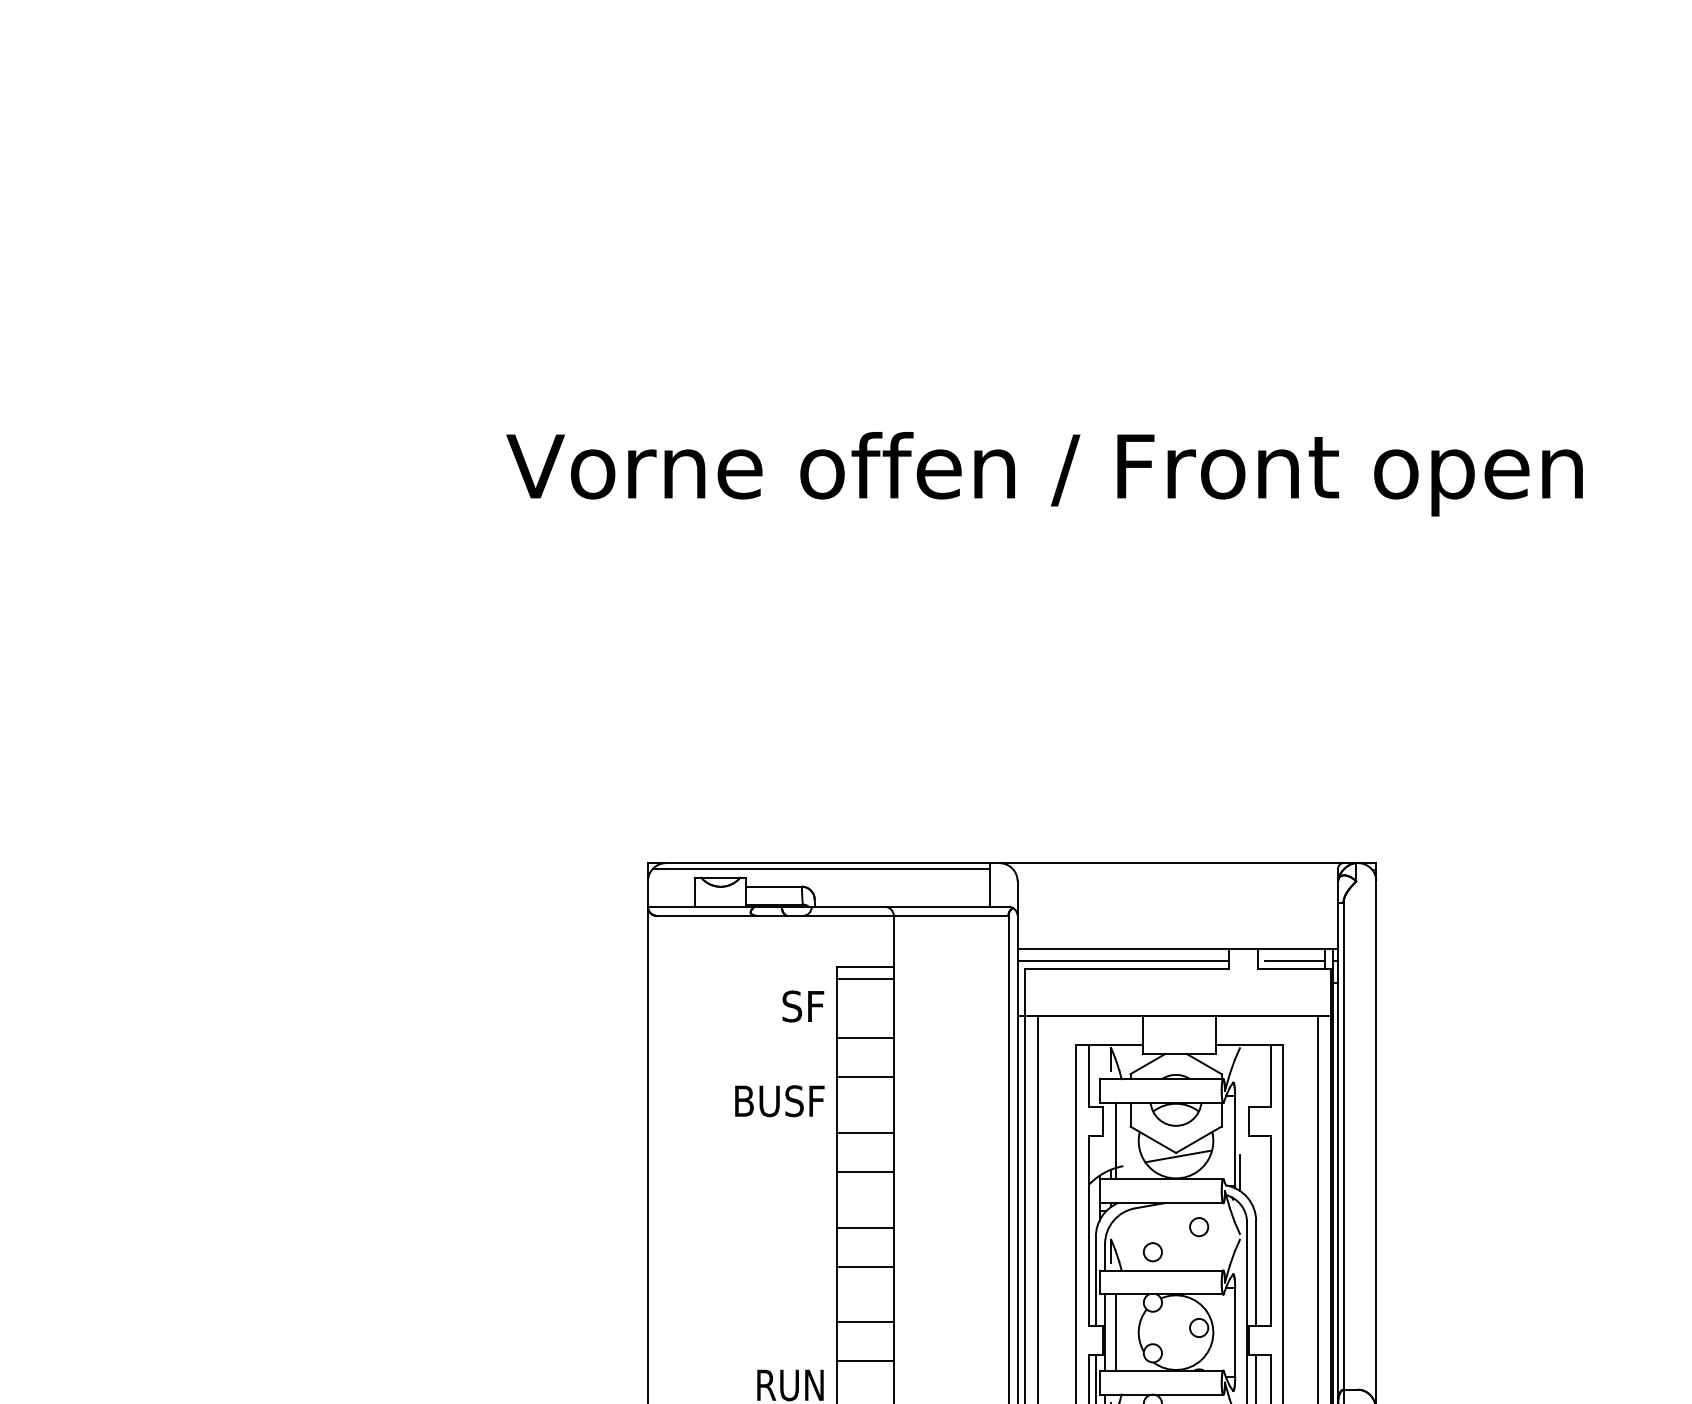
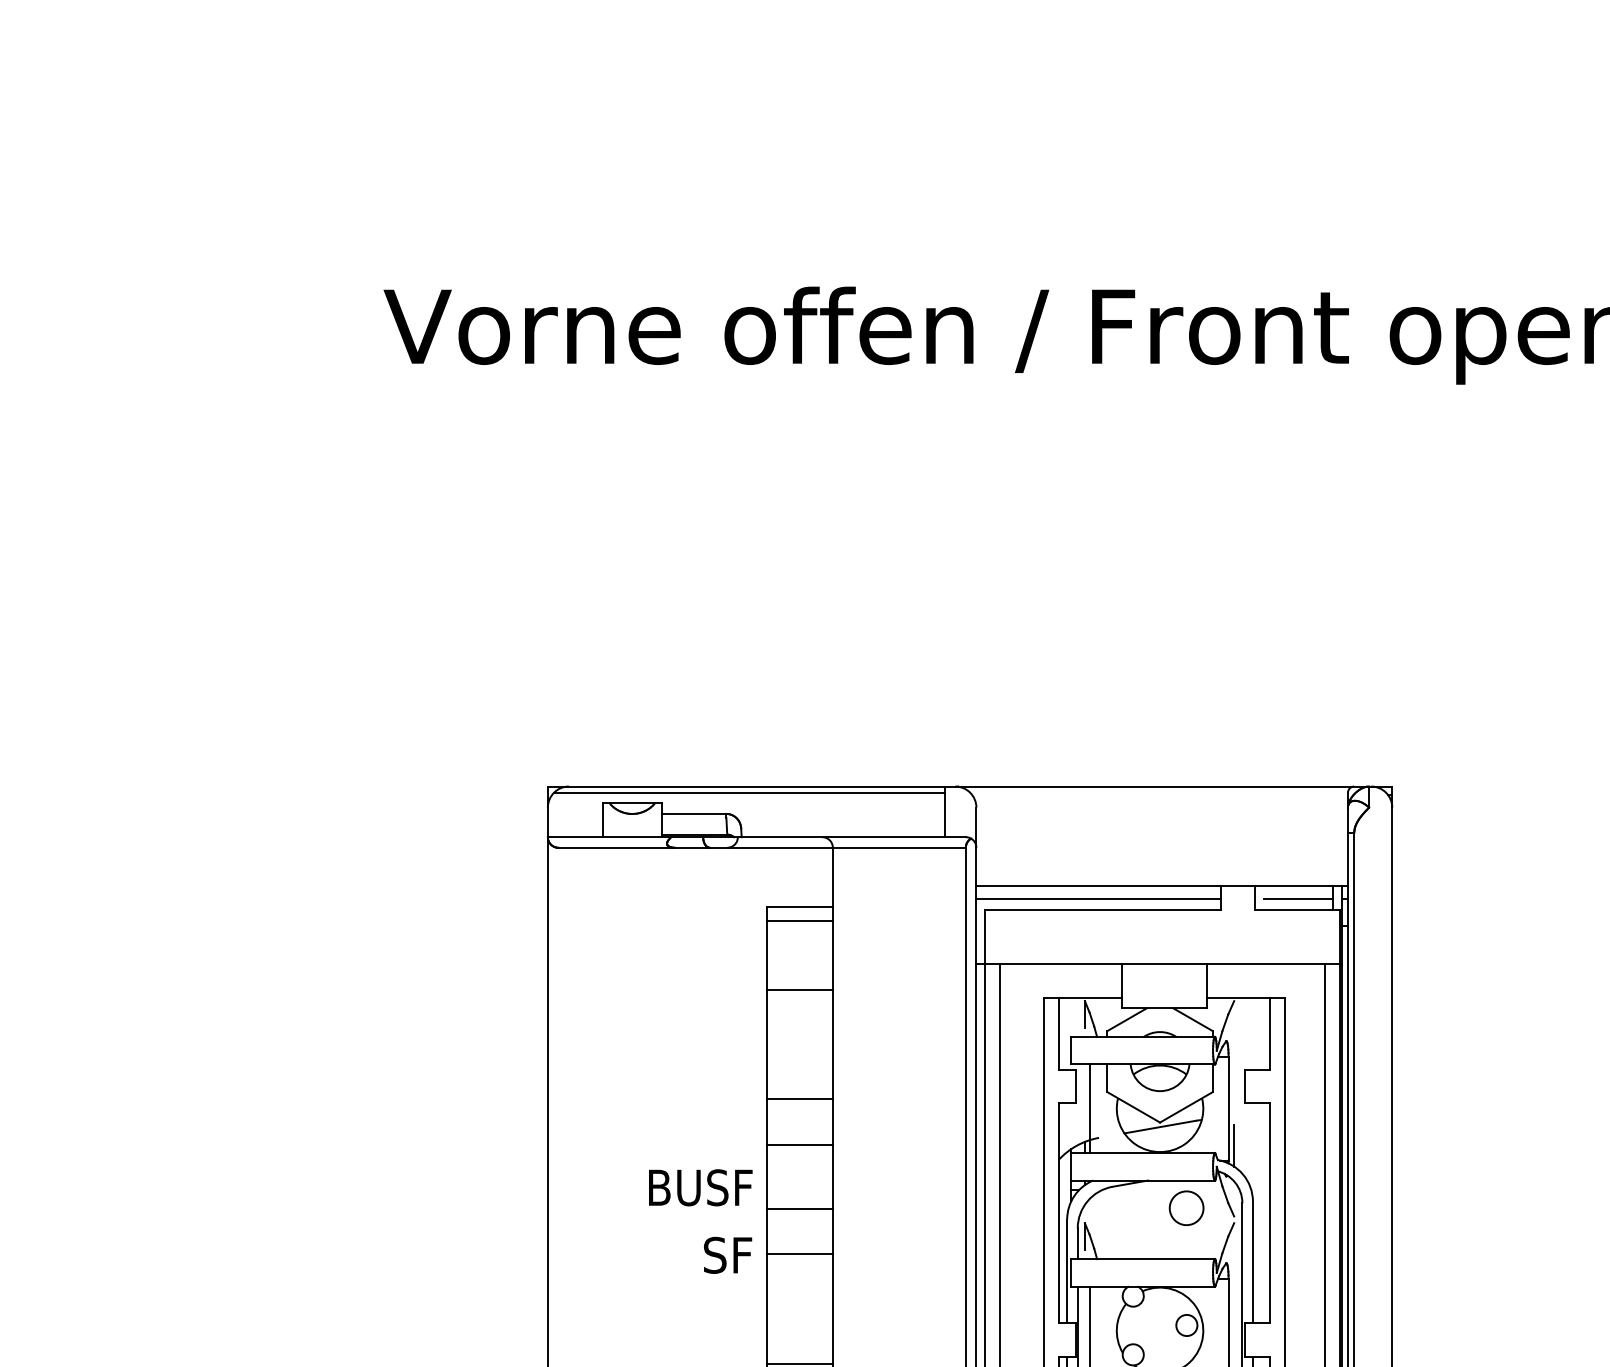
text: (803, 1006) -> (728, 1255), moved
line: (865, 1077) -> (800, 1035), removed
text: (779, 1101) -> (700, 1188), moved
circle: (1199, 1227) -> (1187, 1208), size x1.6
circle: (1152, 1252) -> (1132, 1237), removed
line: (865, 1322) -> (800, 1319), removed

